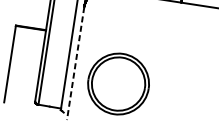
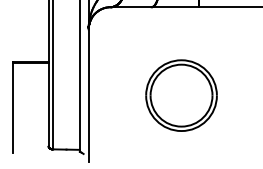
line: (75, 64) -> (88, 96), dashed -> solid
part: (118, 83) -> (181, 95), moved

